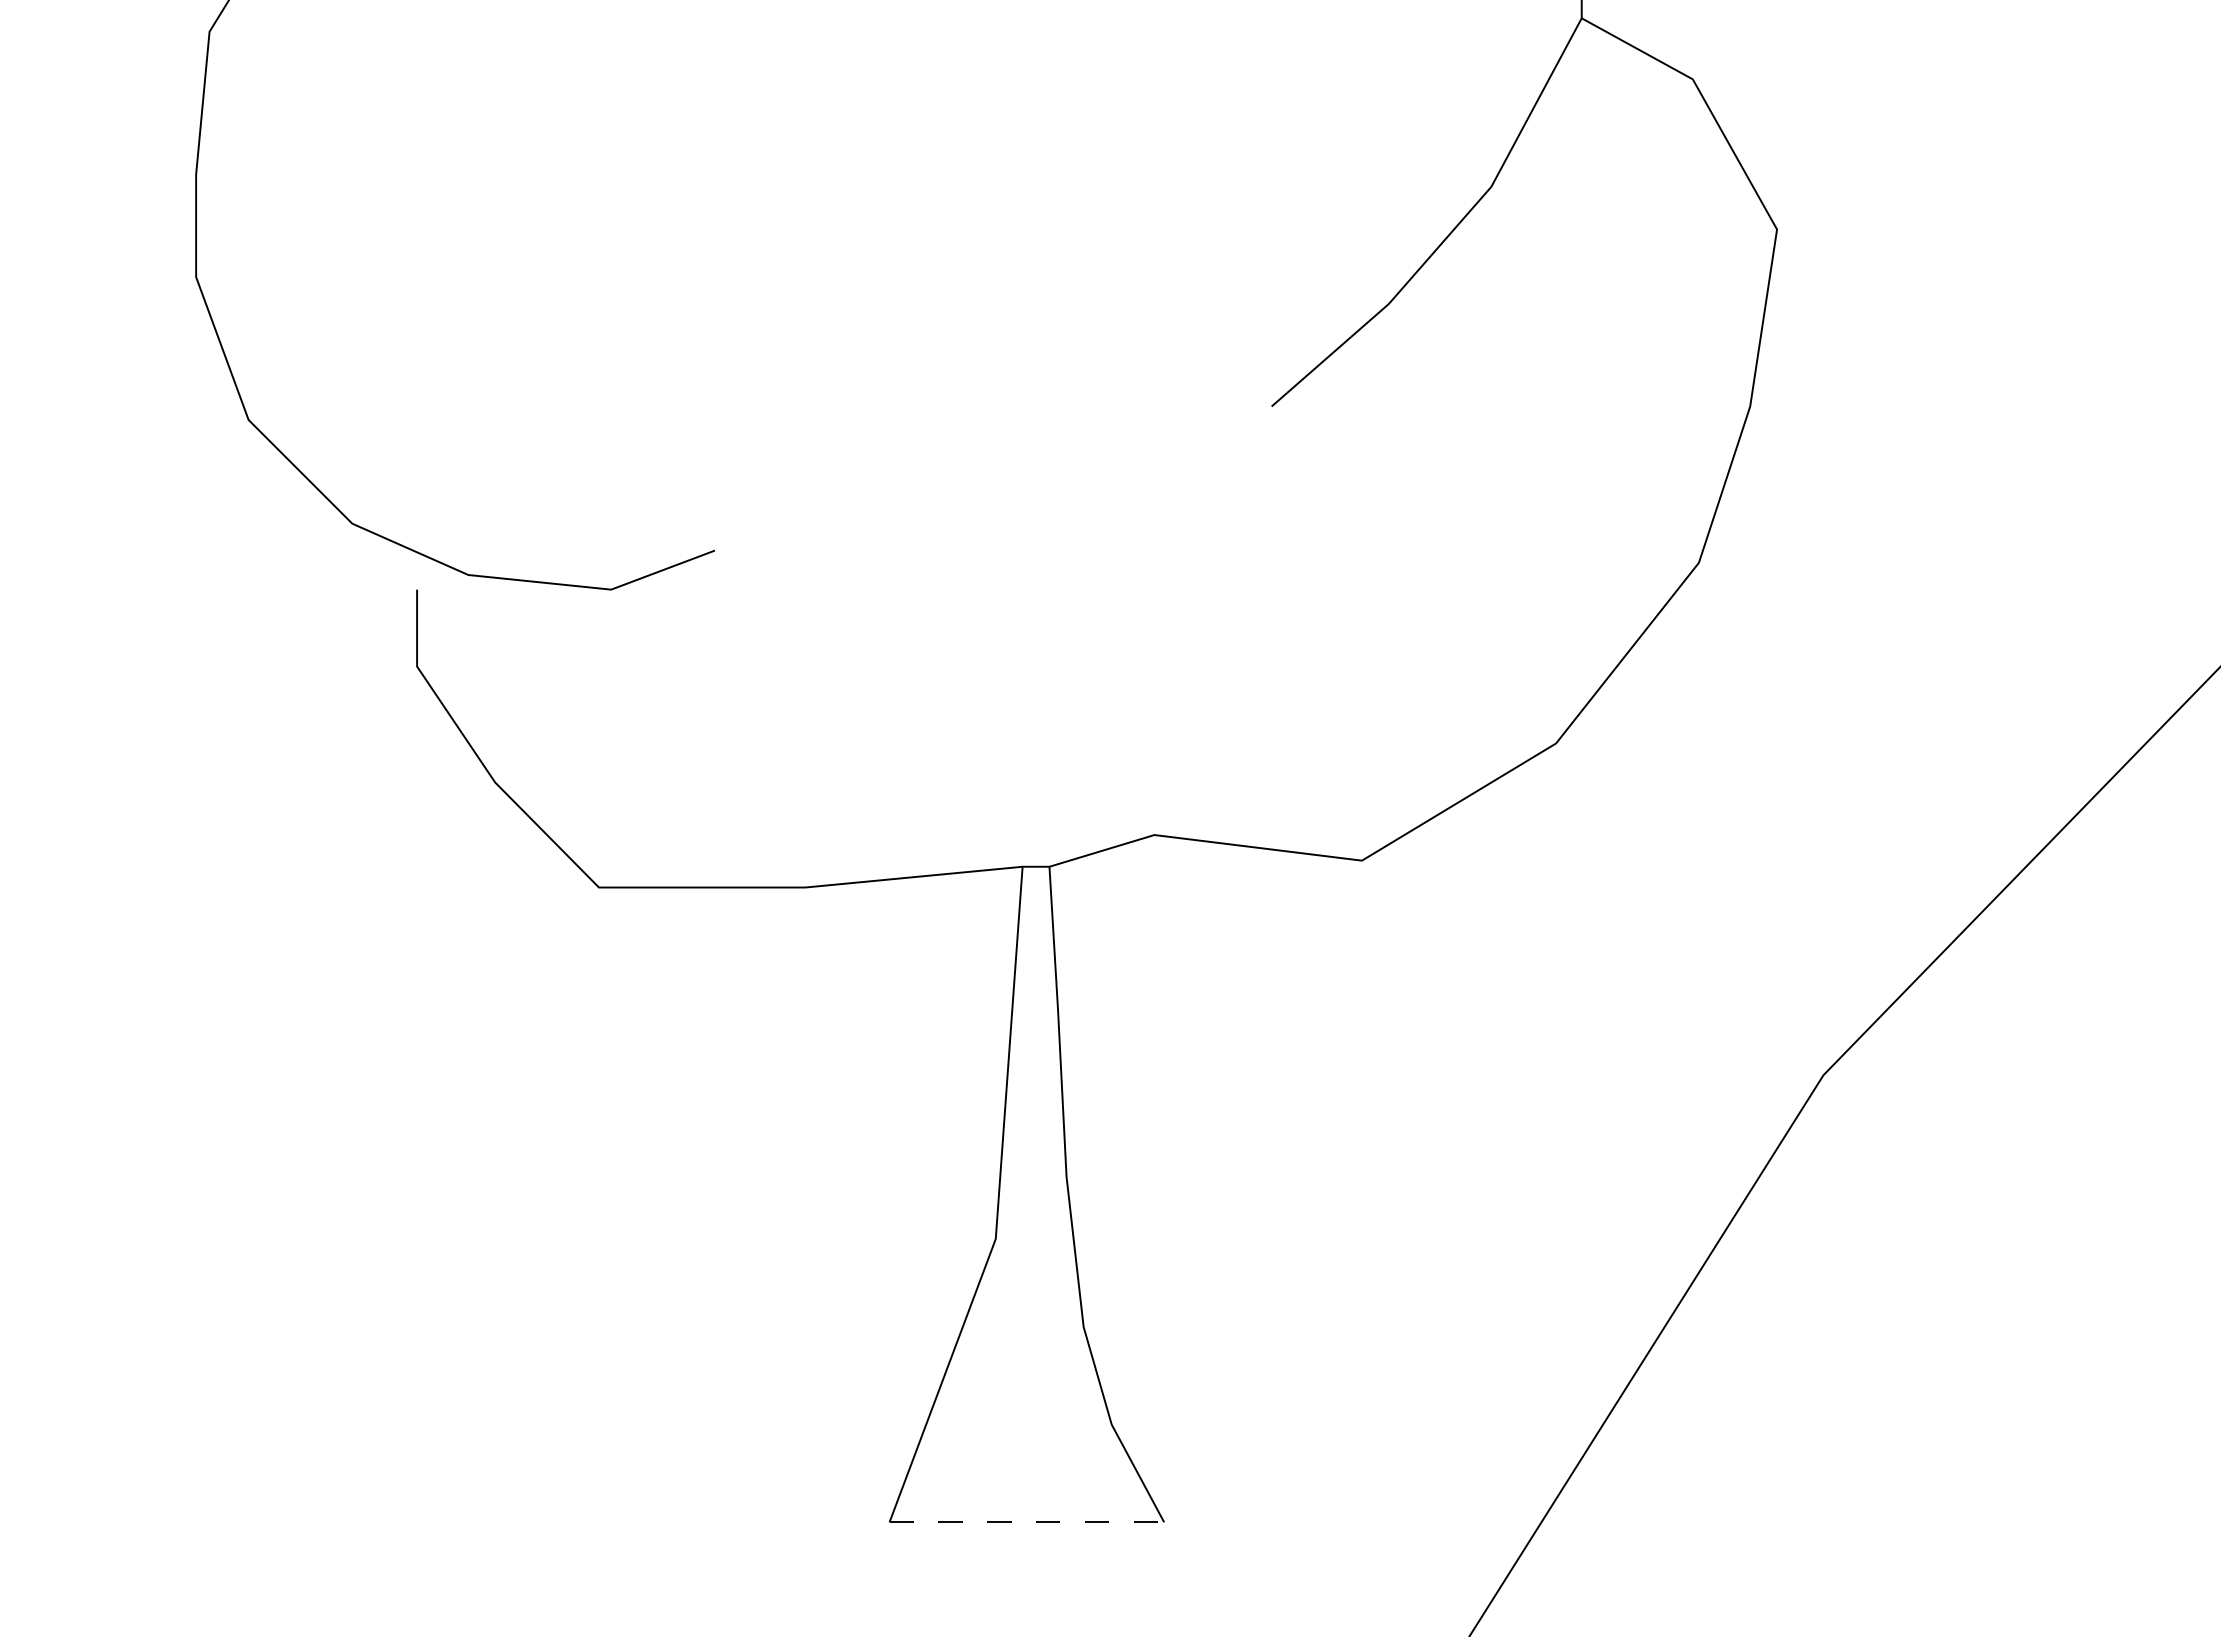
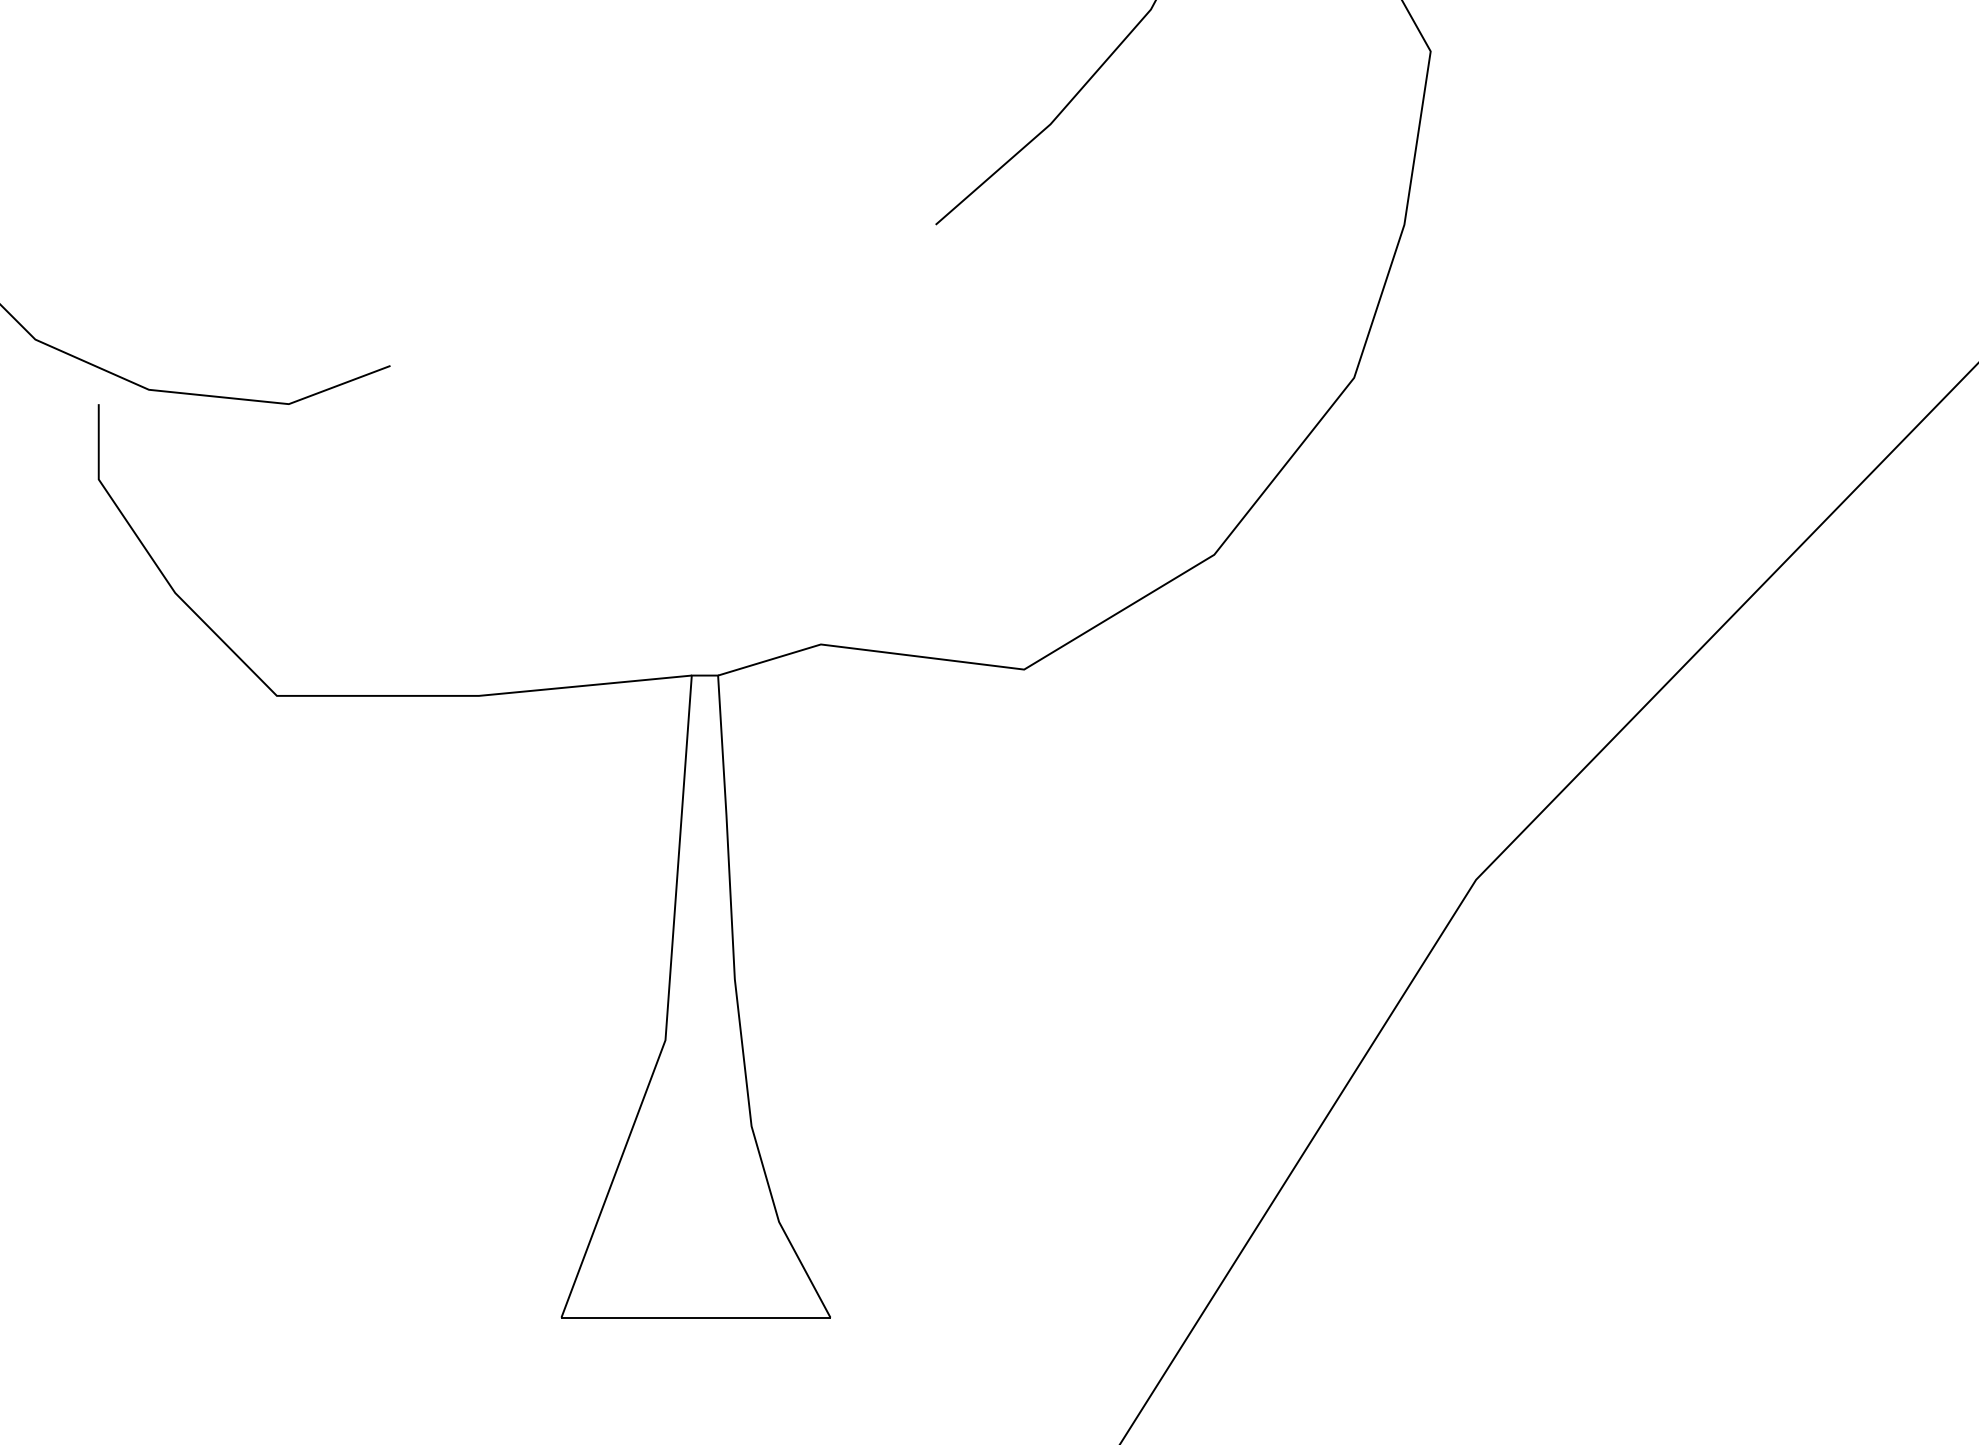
line: (1027, 1522) -> (696, 1317), dashed -> solid

